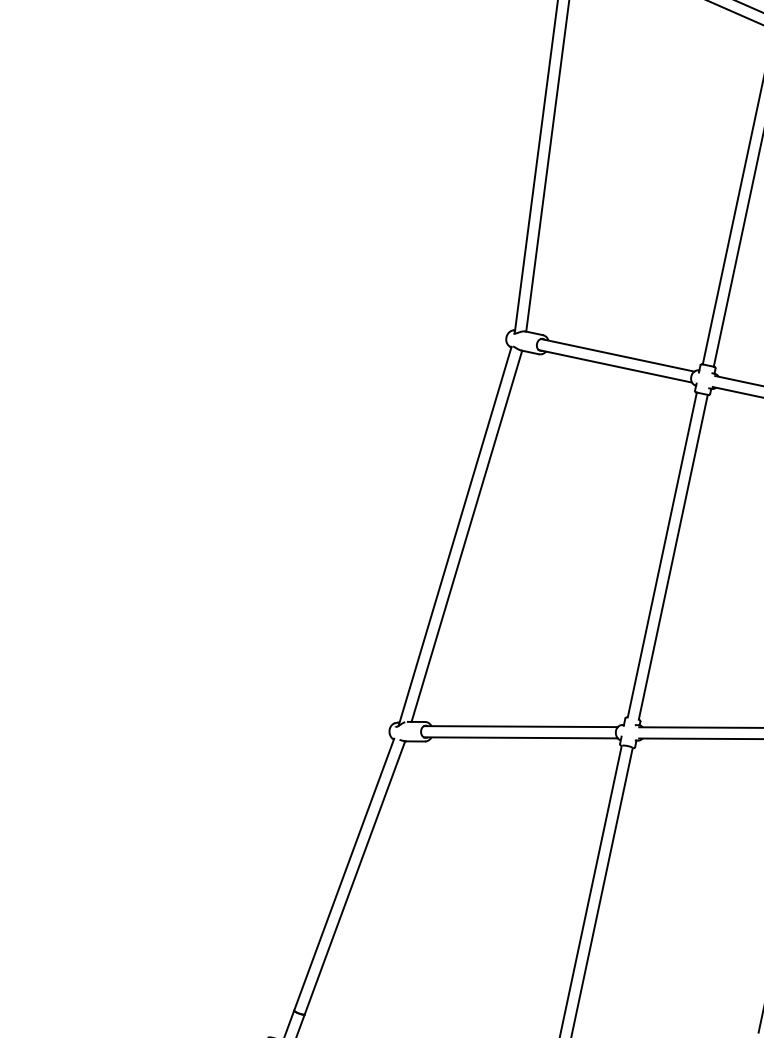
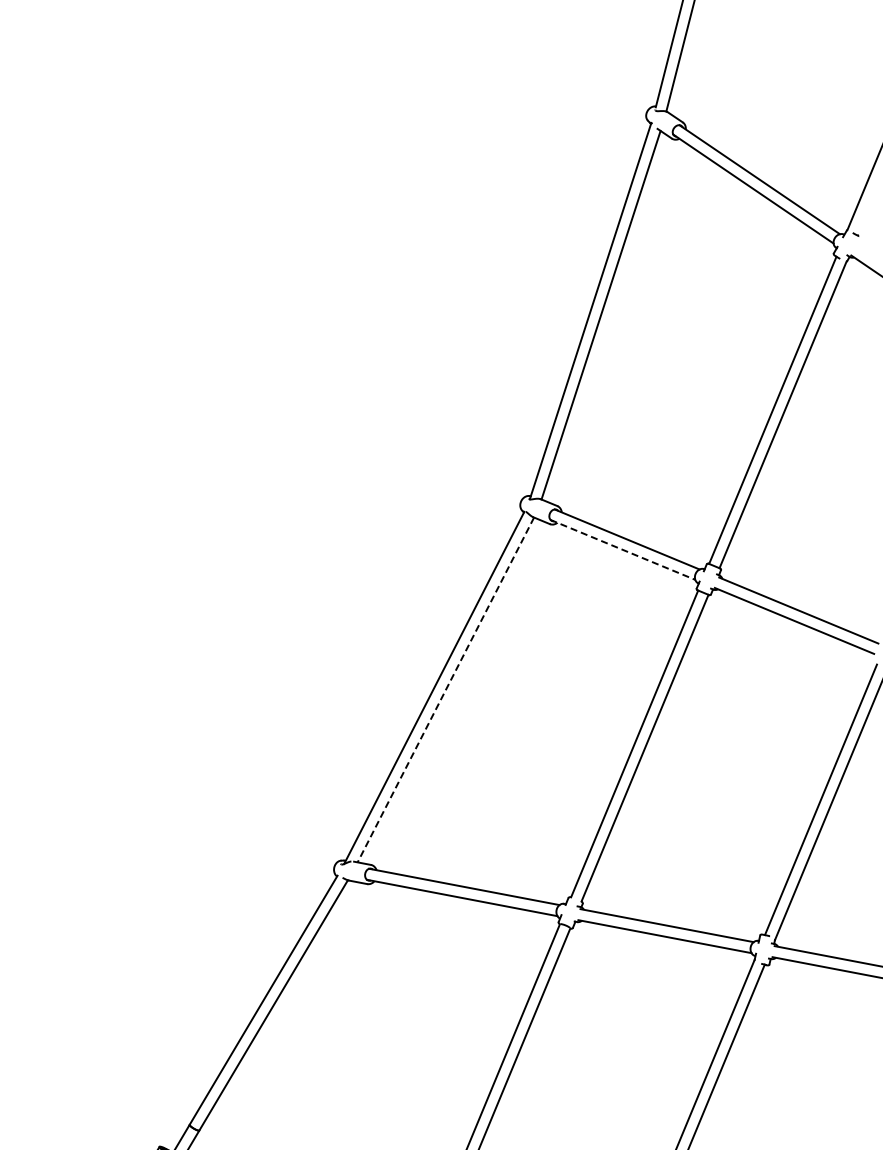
line: (616, 366) -> (623, 550), solid -> dashed
line: (466, 535) -> (445, 689), solid -> dashed

